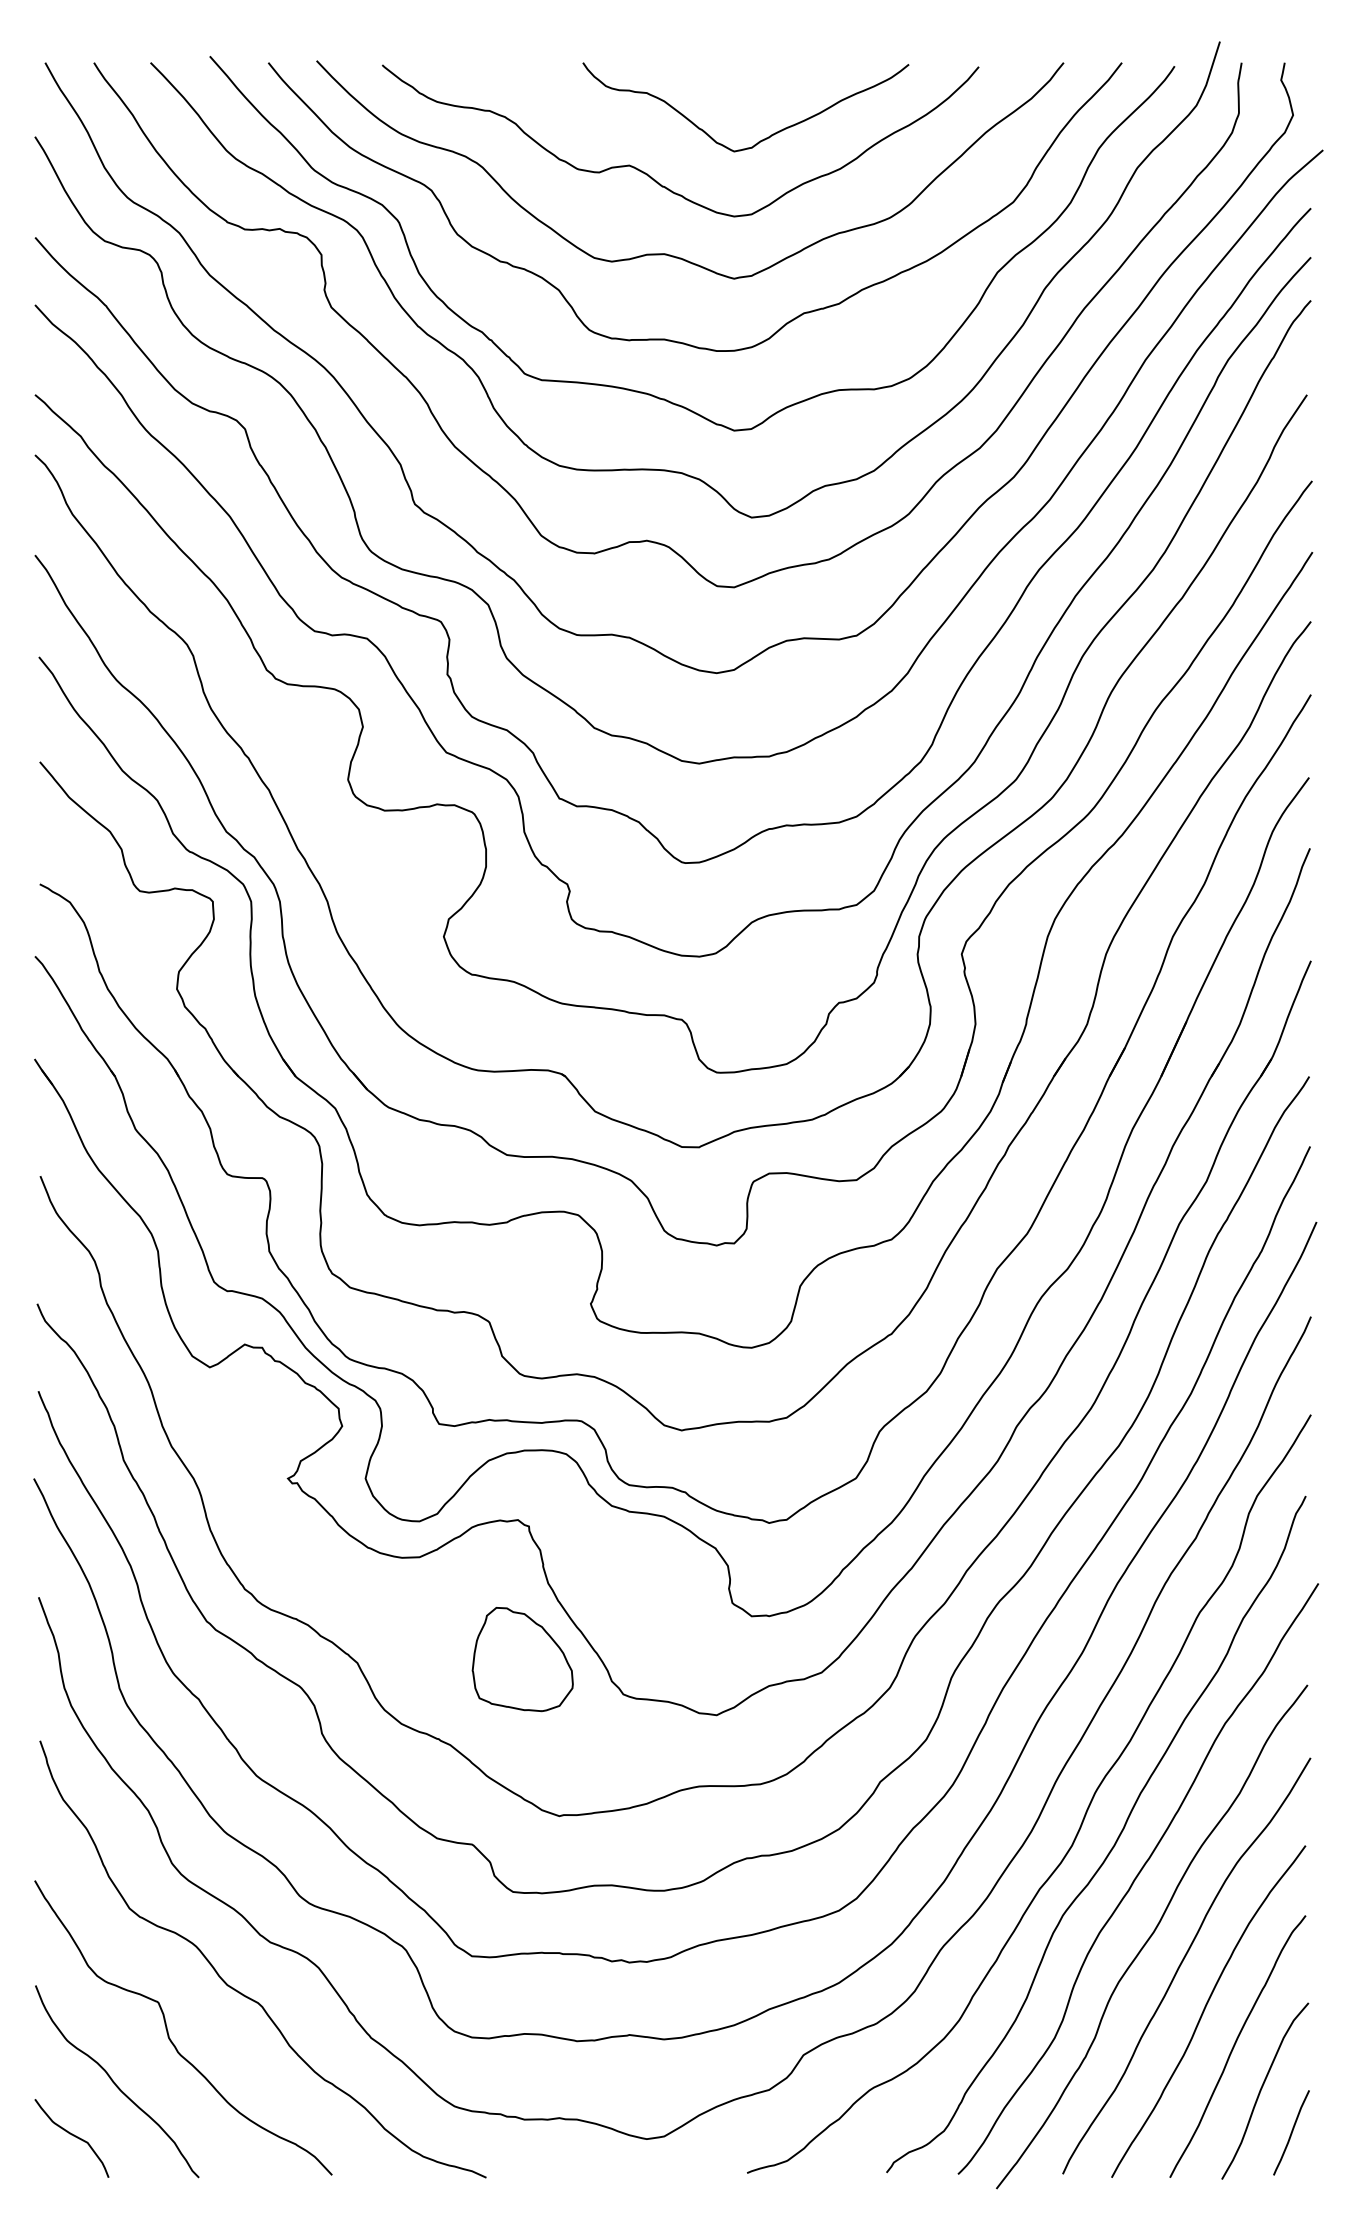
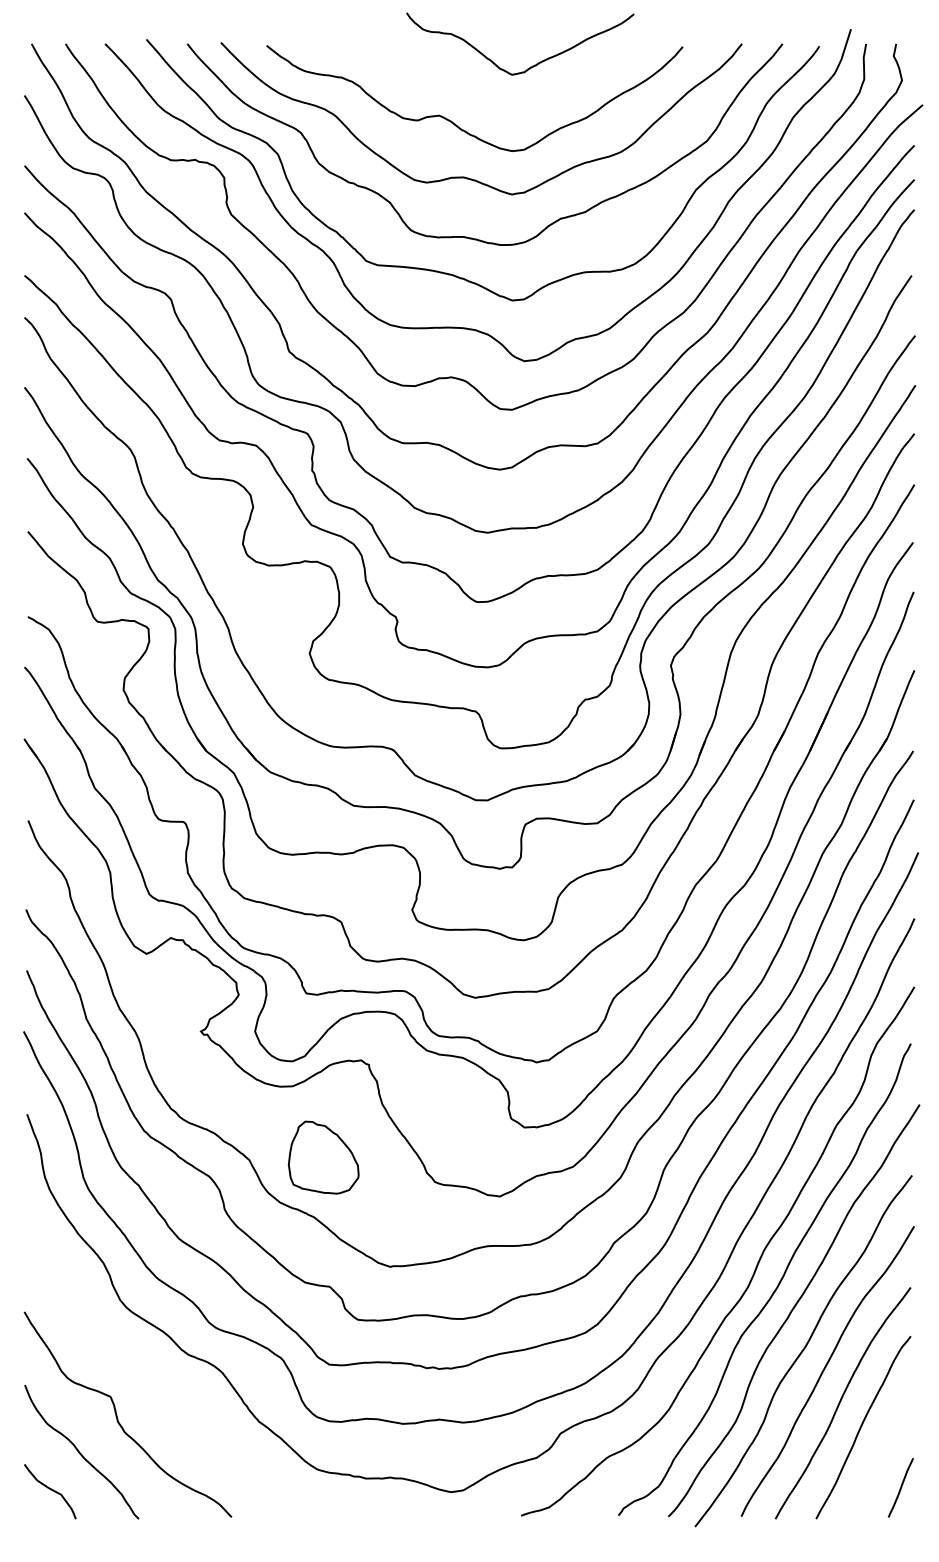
curve: (763, 138) -> (532, 65), moved
part: (522, 1659) -> (323, 1157), moved
curve: (241, 1991) -> (168, 1389), removed
curve: (1262, 2090) -> (880, 1458), removed

